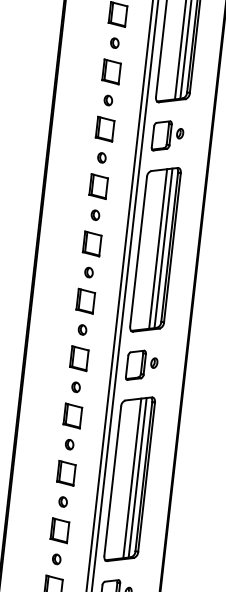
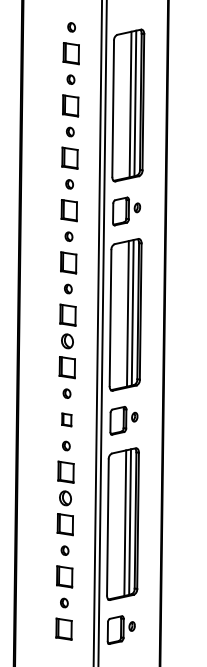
part: (88, 272) -> (67, 341), size x1.6
part: (79, 358) -> (66, 419), size x0.6
part: (69, 444) -> (65, 498), size x1.6

